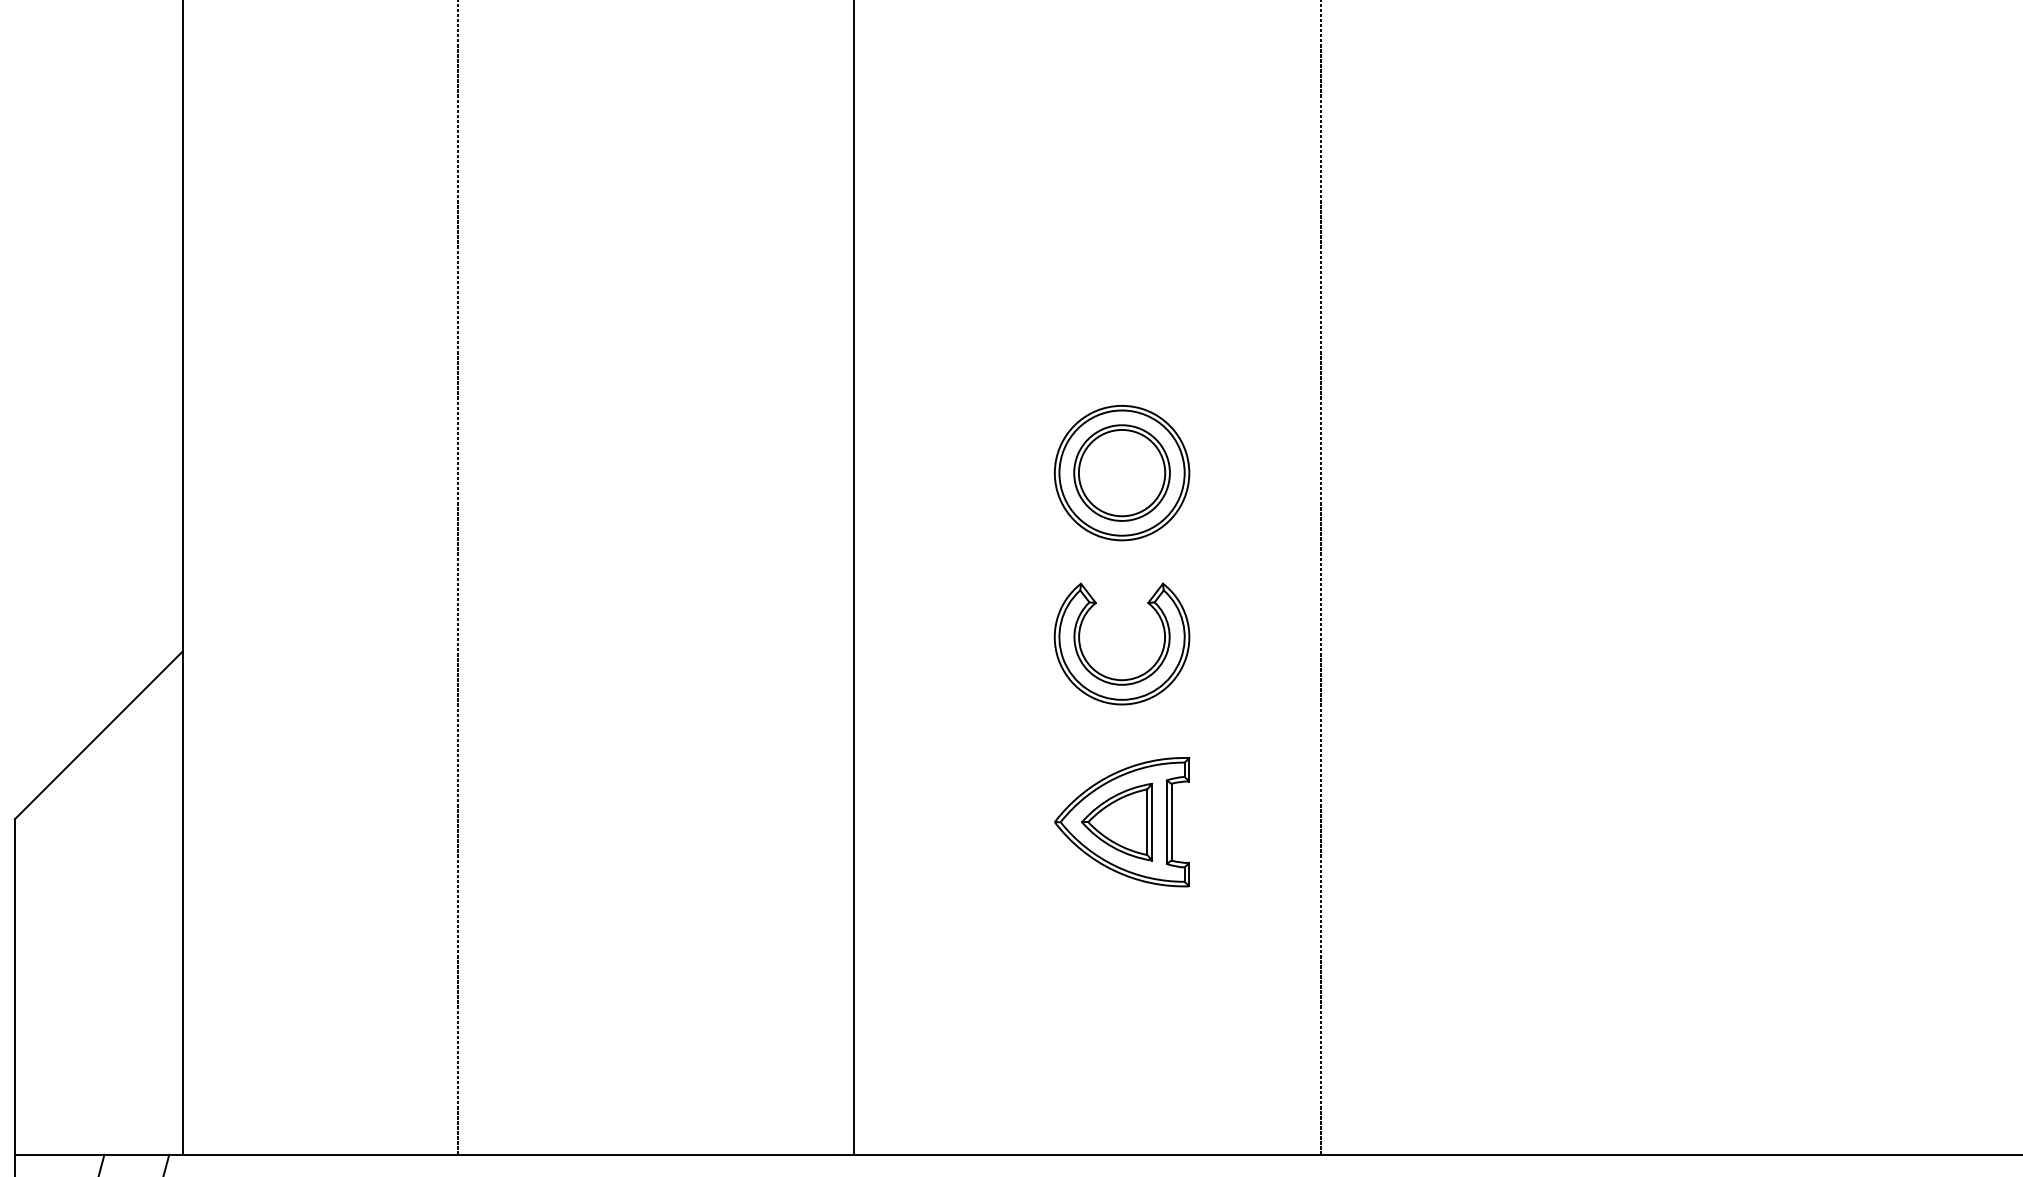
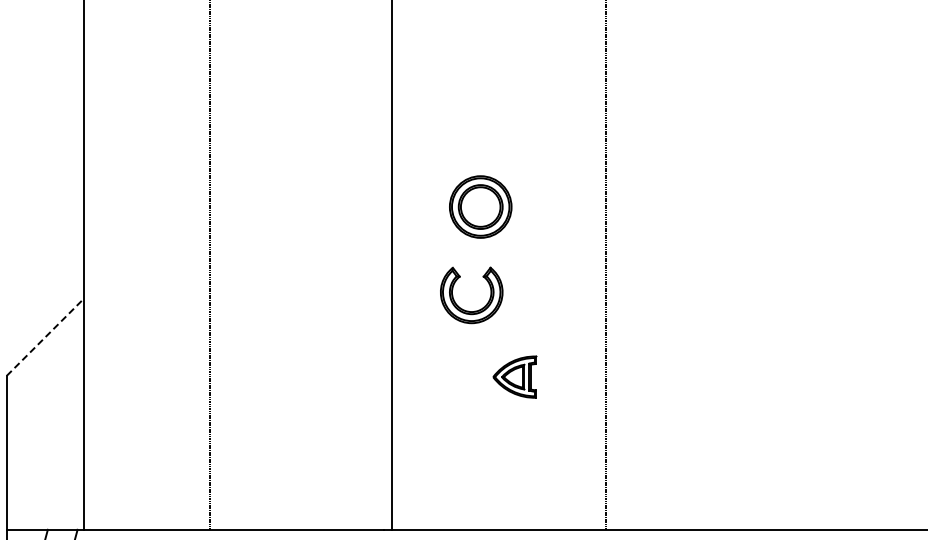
part: (1121, 471) -> (480, 206), moved
part: (1115, 676) -> (468, 310), moved
line: (99, 735) -> (45, 337), solid -> dashed
part: (1121, 820) -> (514, 376), size x0.7

